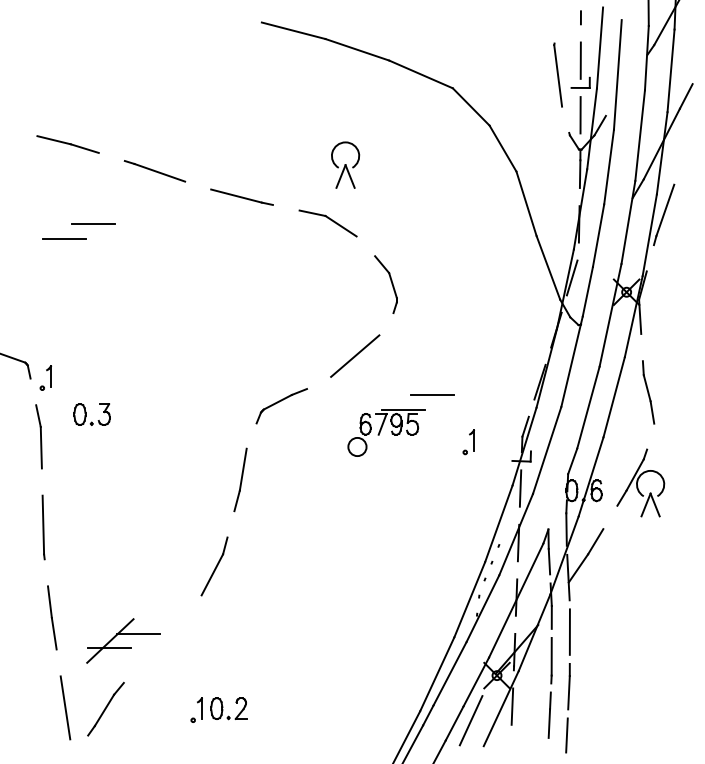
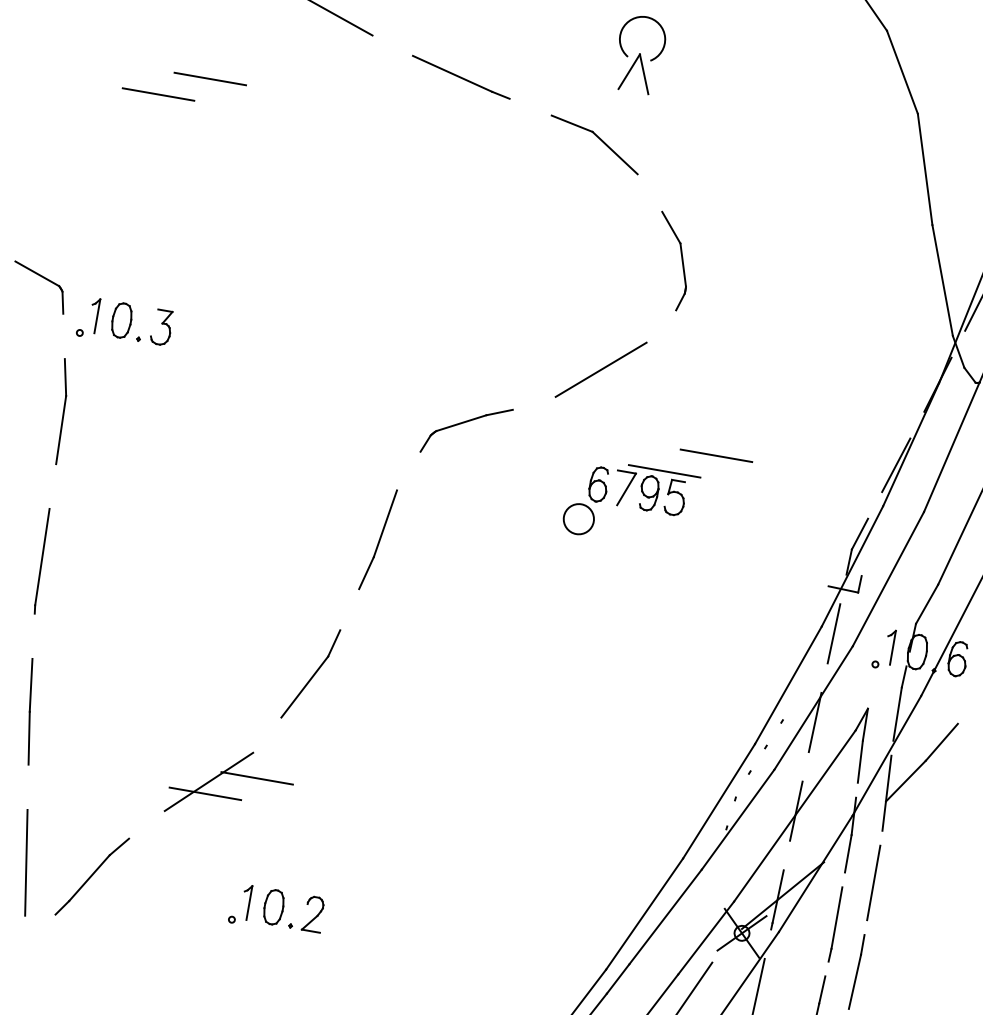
part: (91, 414) -> (140, 323), moved
part: (468, 442) -> (883, 649), moved
part: (123, 640) -> (230, 784), moved

